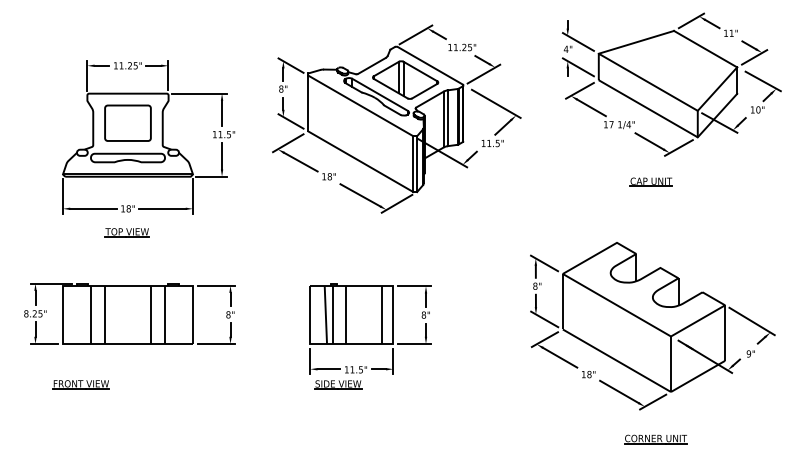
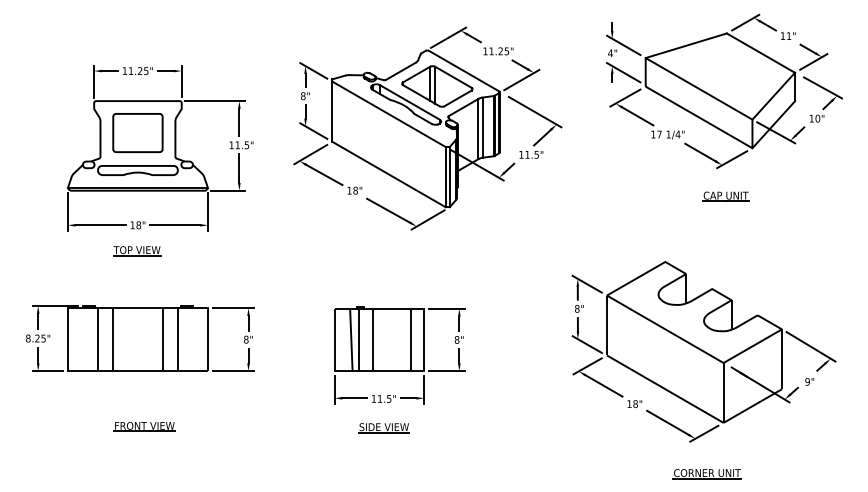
part: (650, 181) -> (725, 195), moved
part: (80, 384) -> (143, 426), moved
part: (338, 384) -> (384, 427), moved

